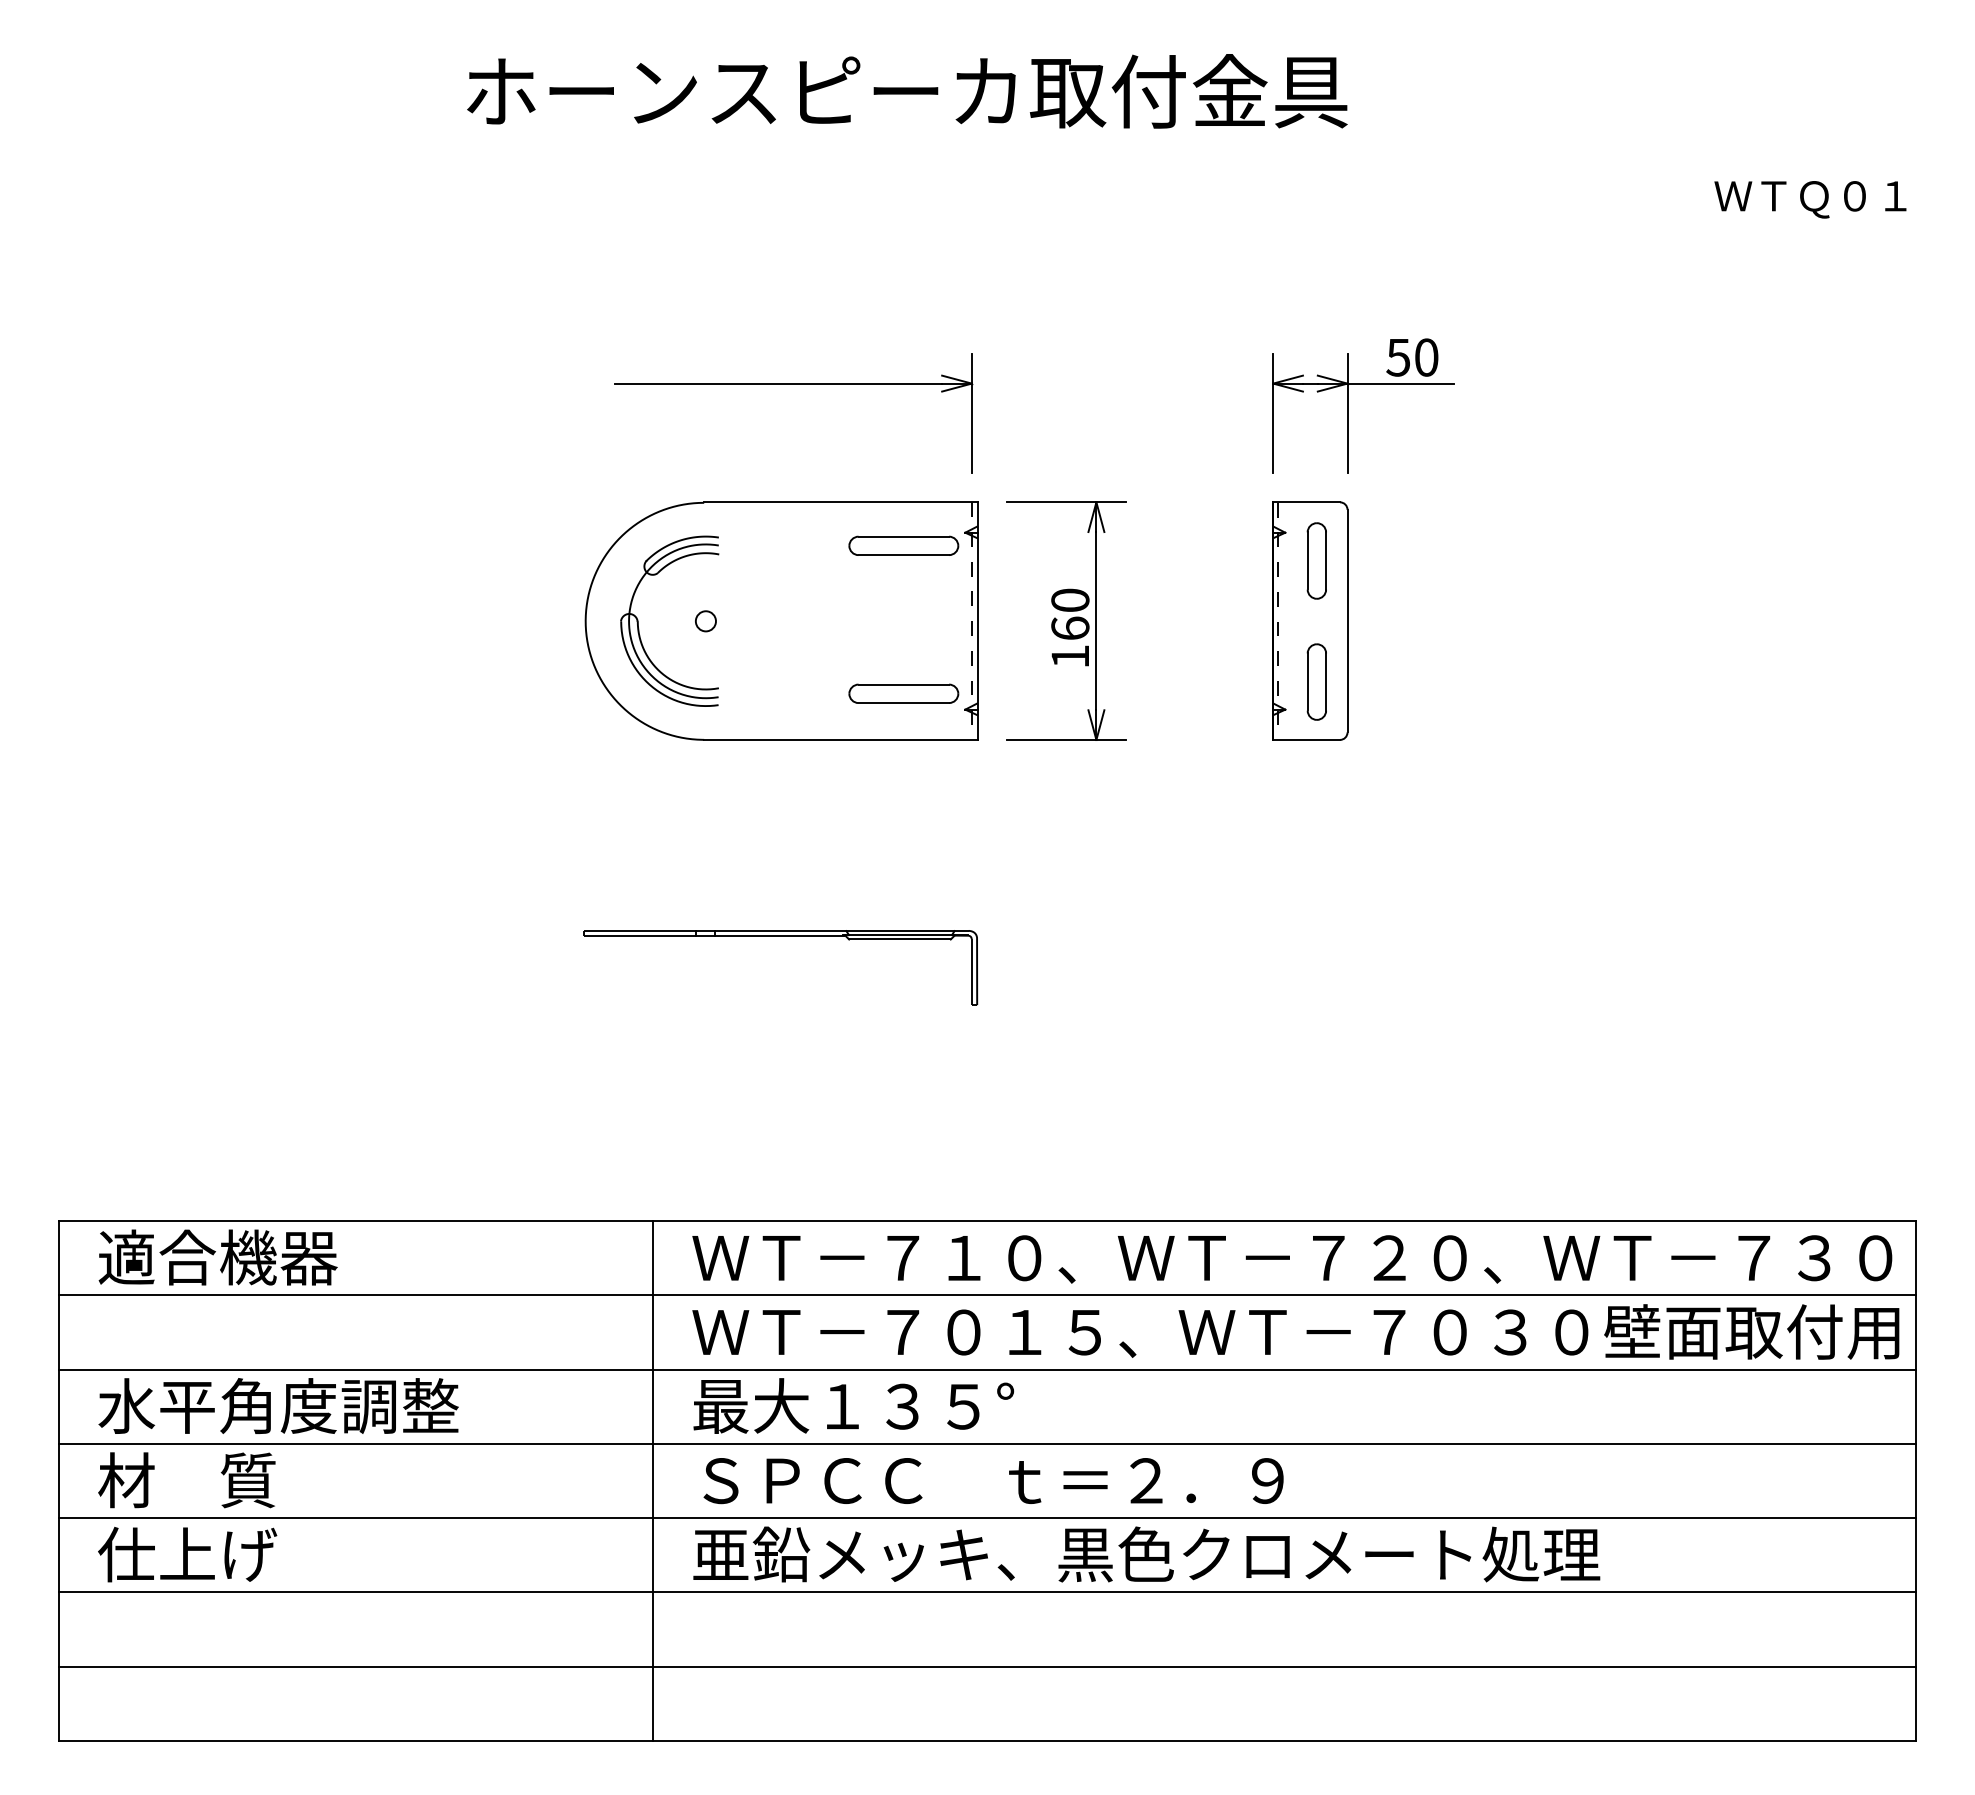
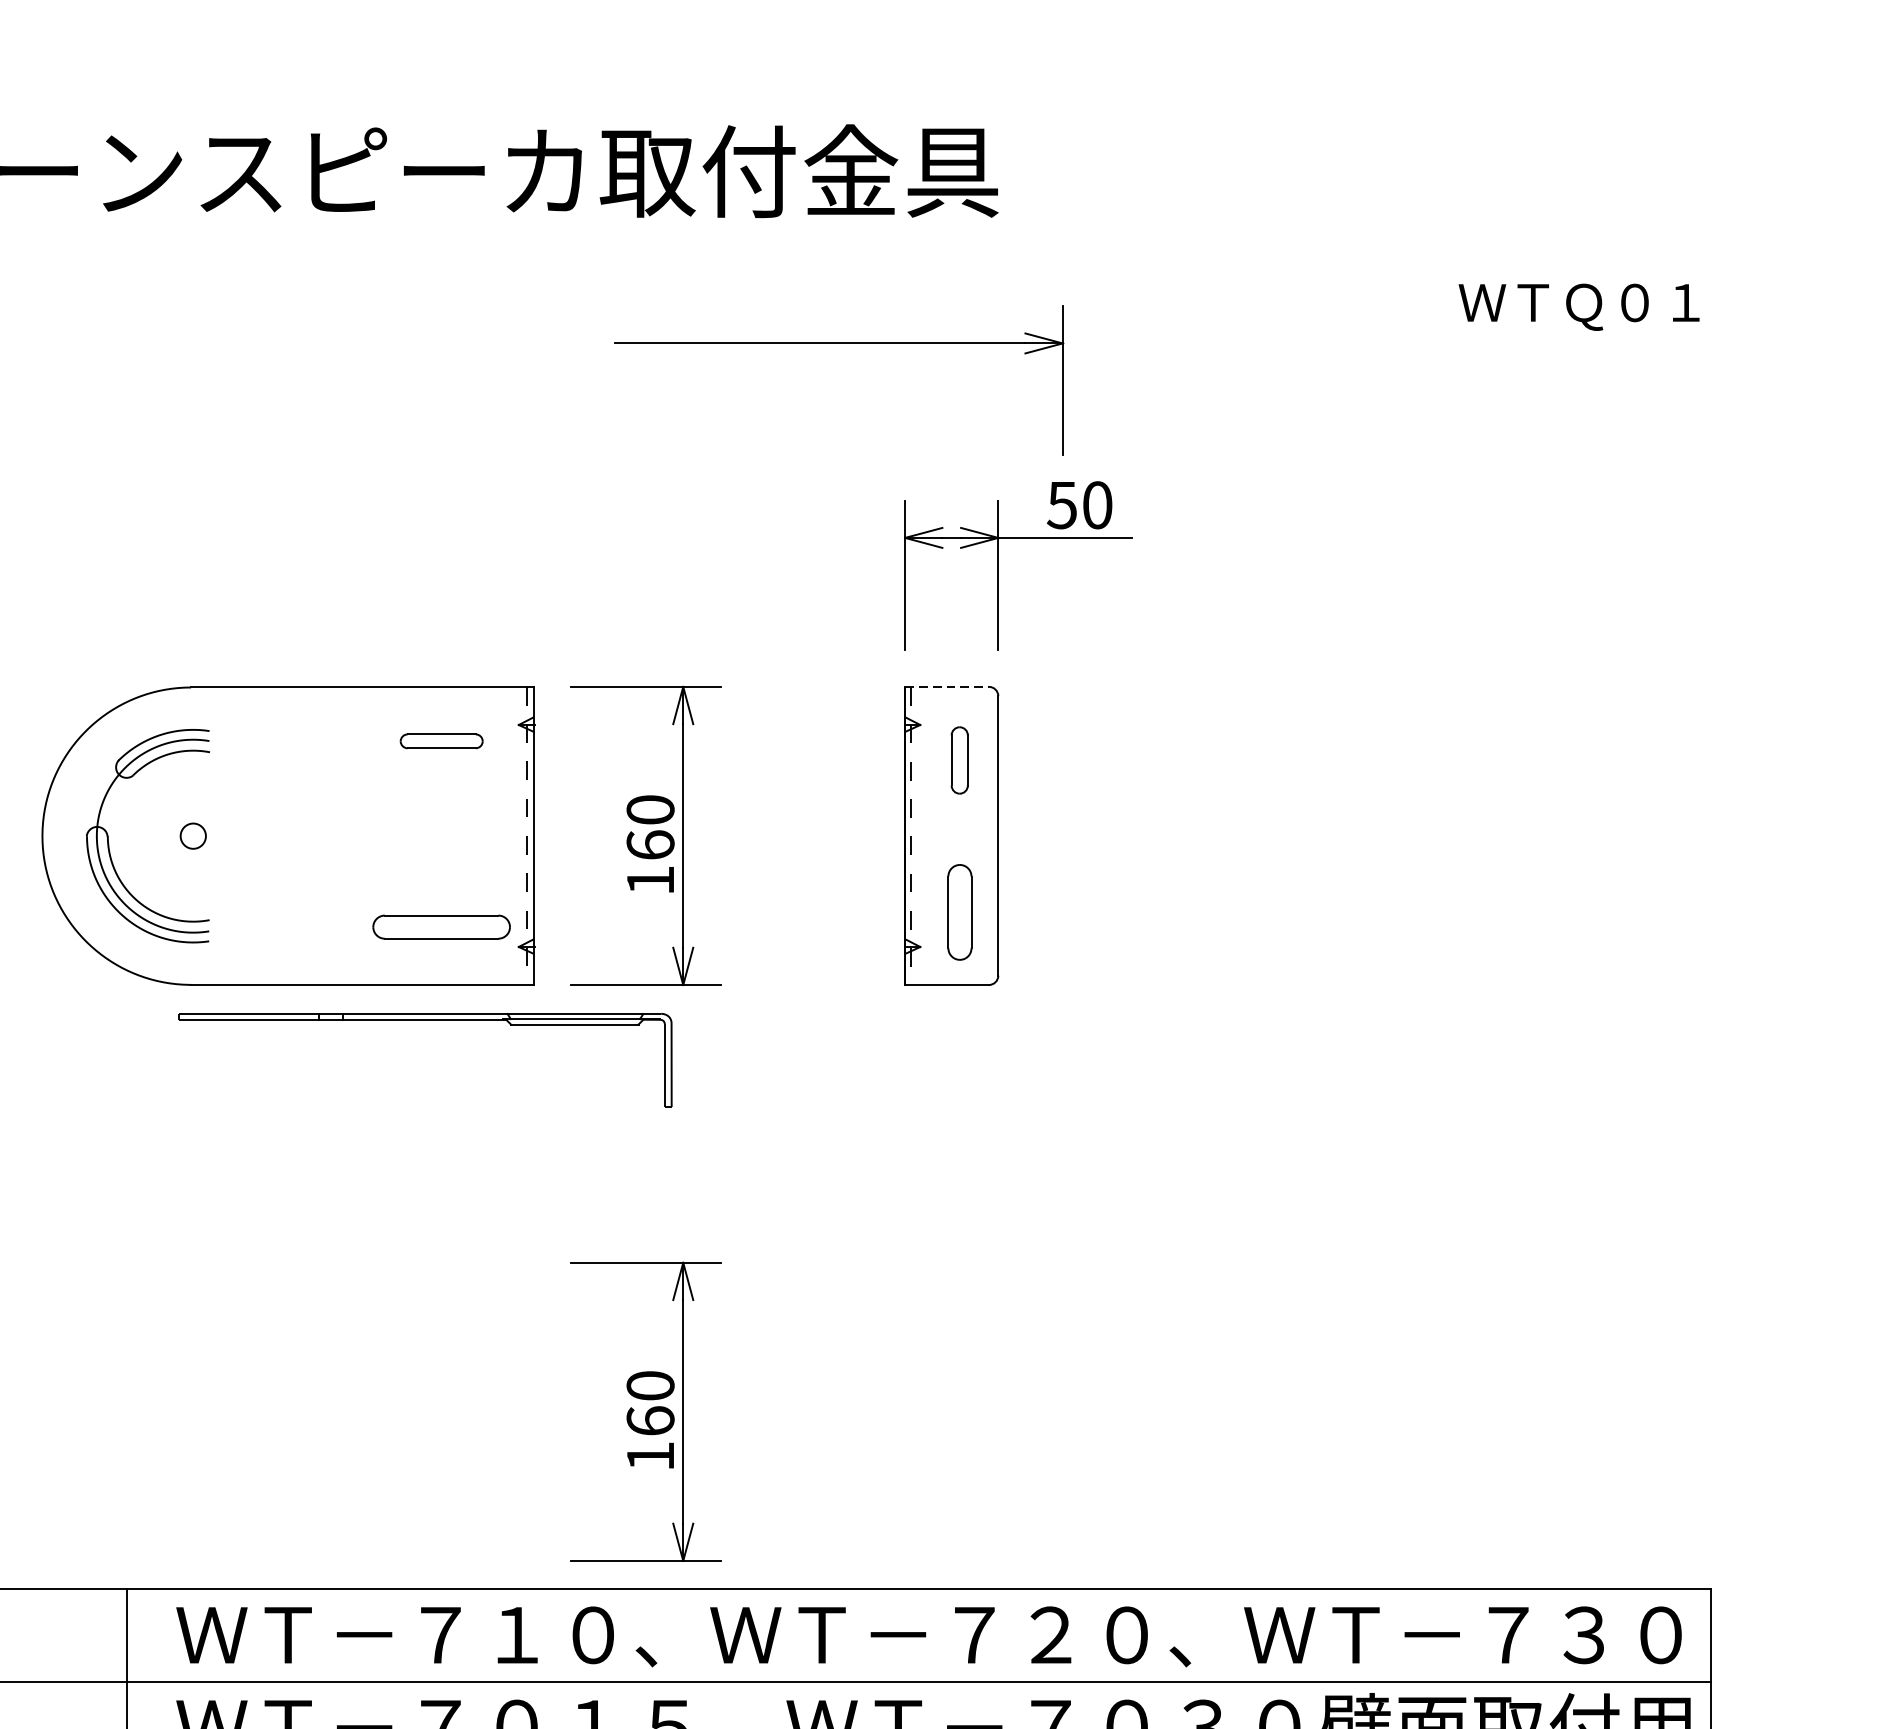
part: (793, 384) -> (838, 344), moved
line: (1307, 502) -> (948, 687), solid -> dashed
part: (903, 545) -> (441, 741), size x0.6
part: (1316, 560) -> (959, 759), size x0.7
part: (780, 936) -> (424, 1020), moved
part: (1066, 1079) -> (645, 1411), added

